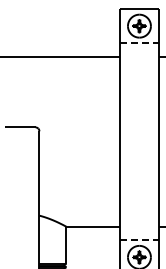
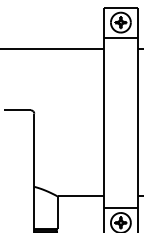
line: (139, 43) -> (120, 37), dashed -> solid
line: (139, 240) -> (120, 208), dashed -> solid

